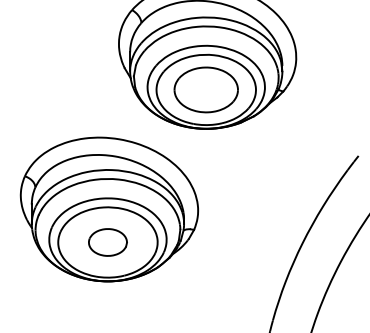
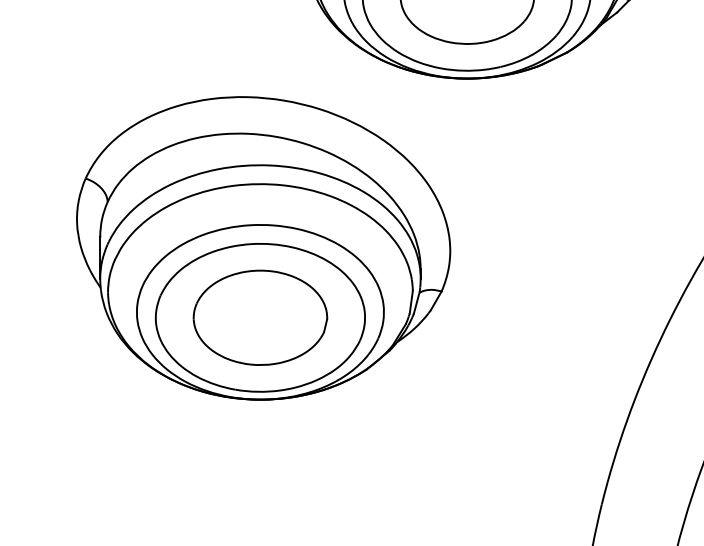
part: (107, 242) -> (259, 317), size x1.67

